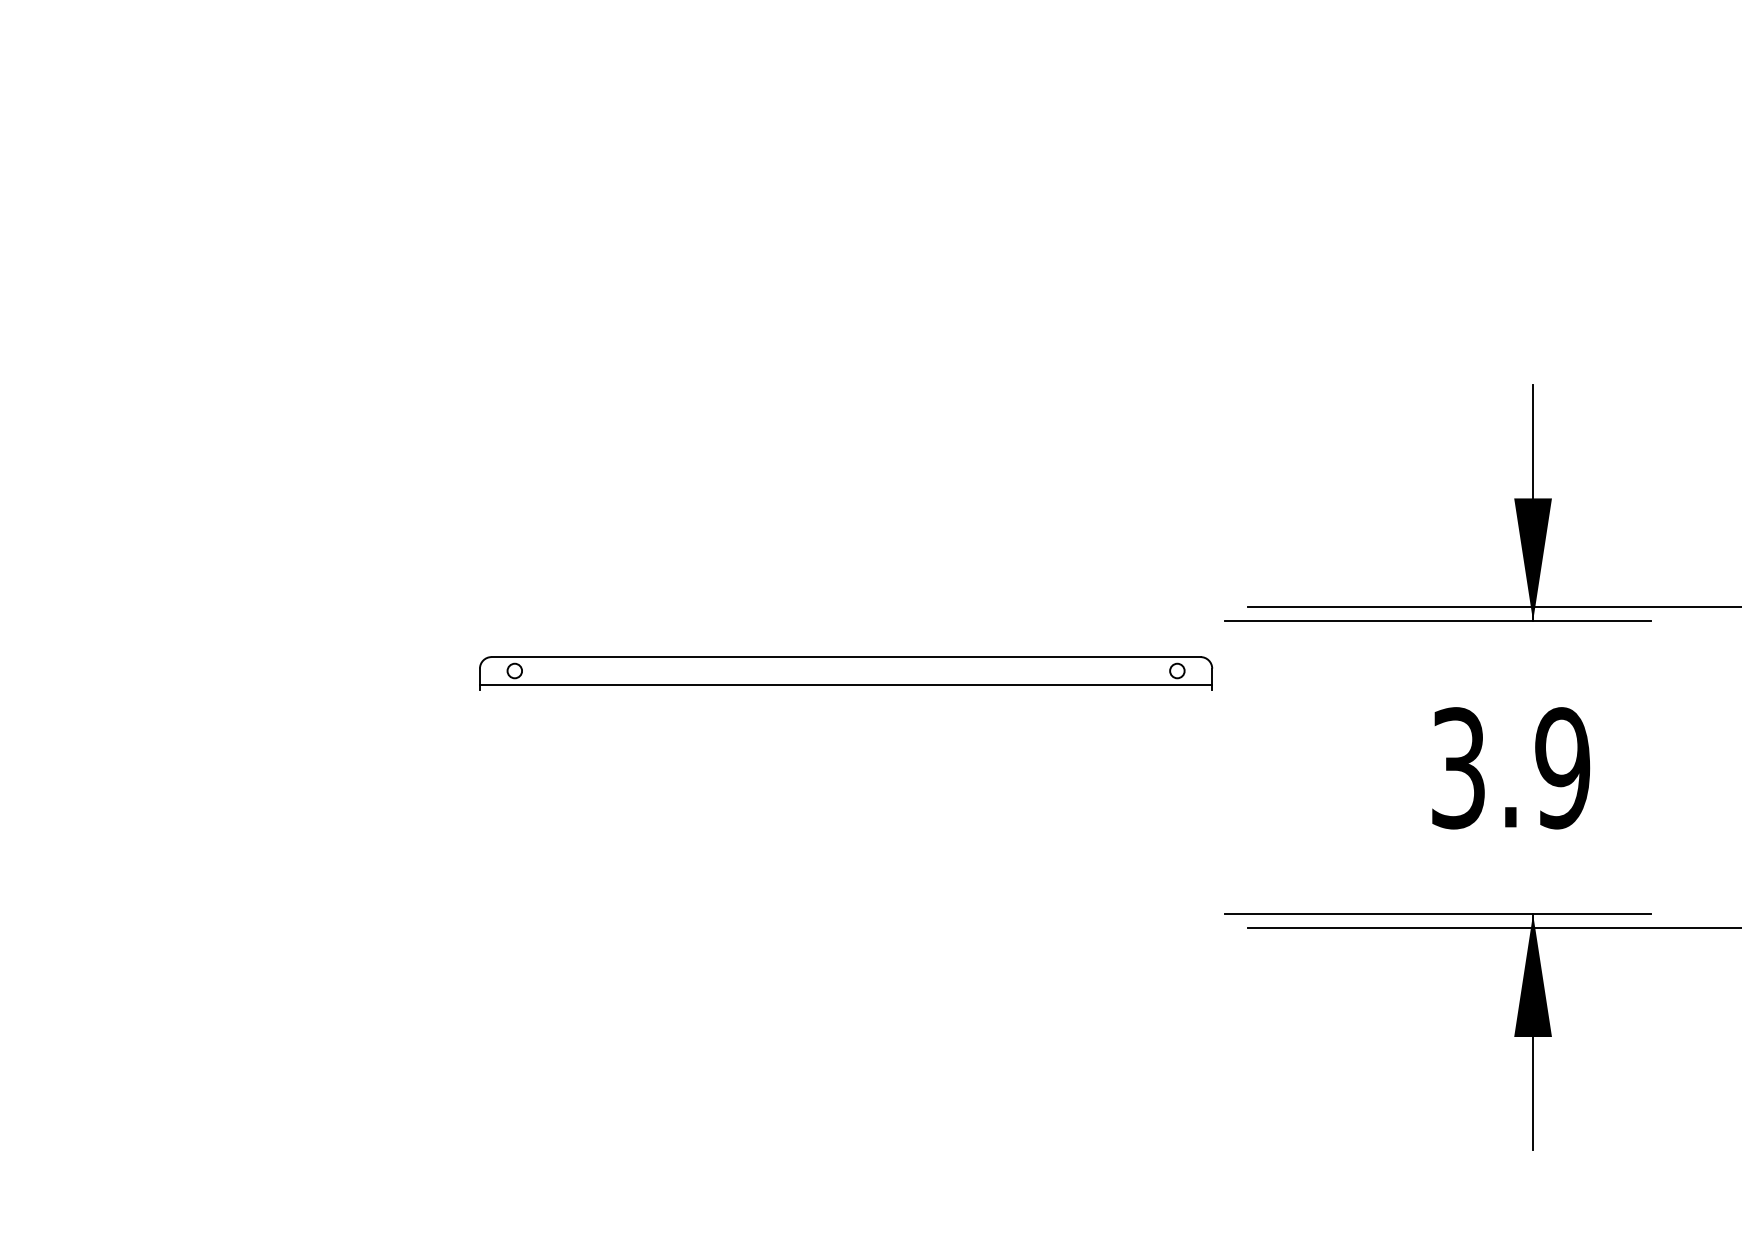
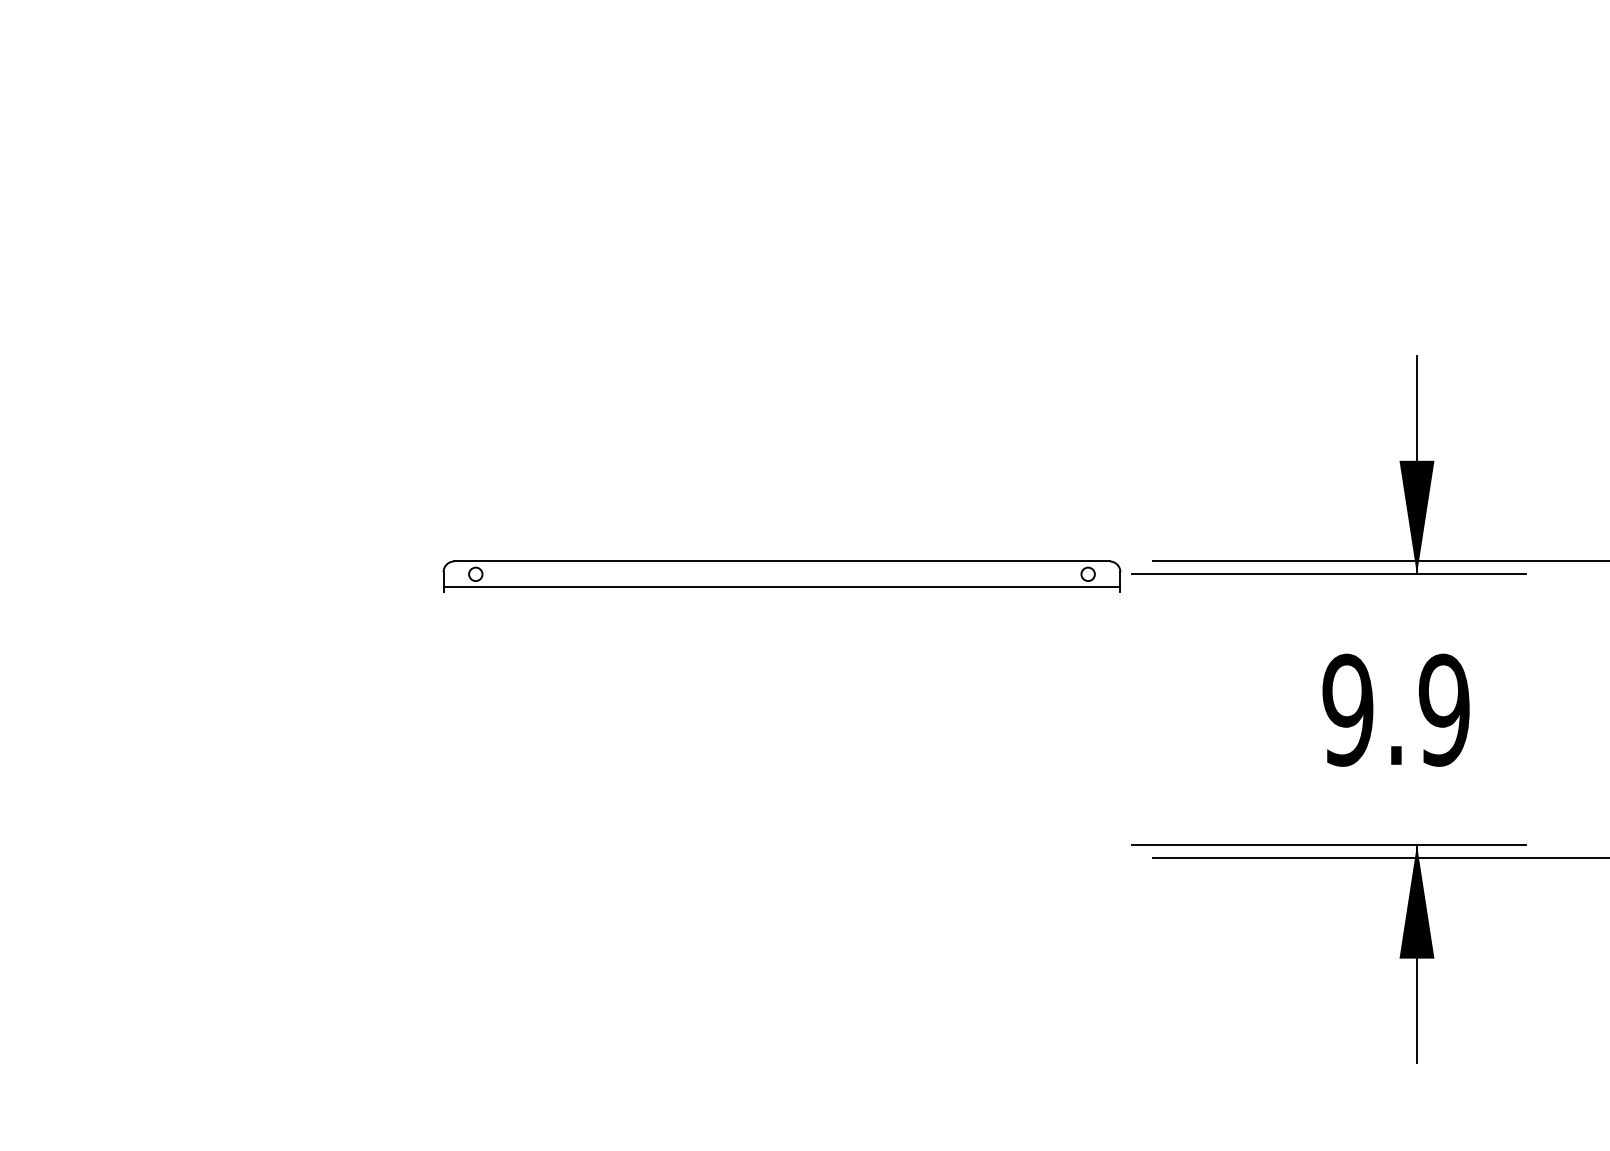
part: (845, 673) -> (781, 576), moved
text: (1457, 767) -> (1347, 709), 3.9 -> 9.9

